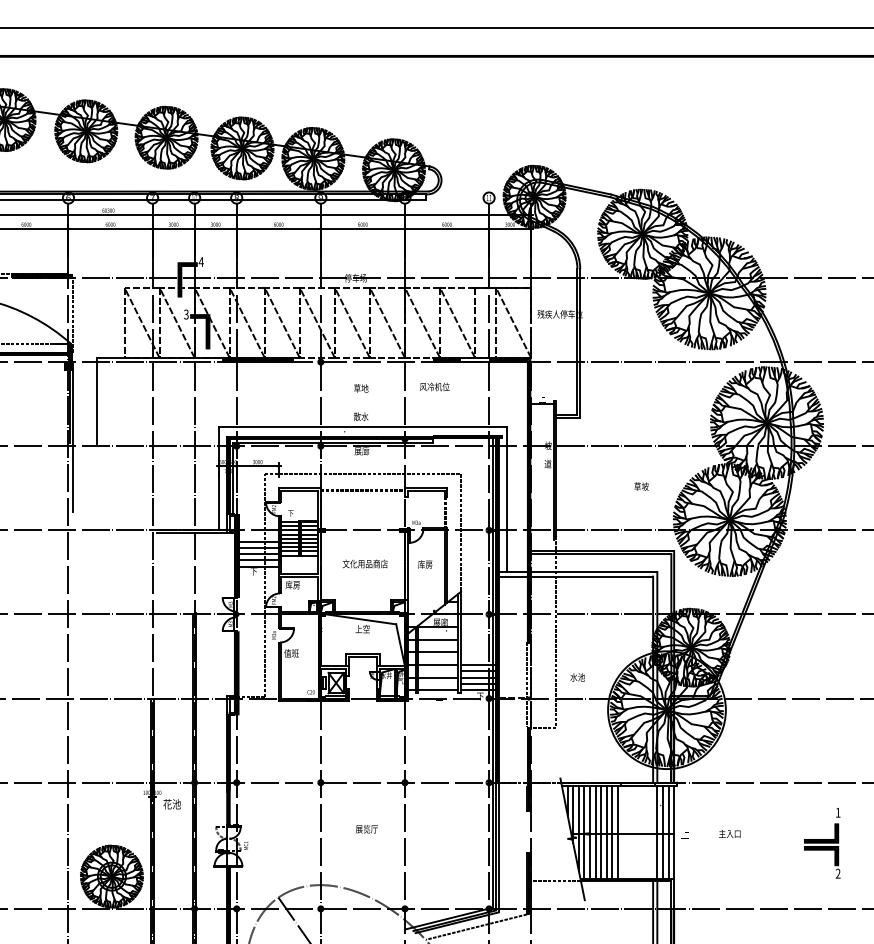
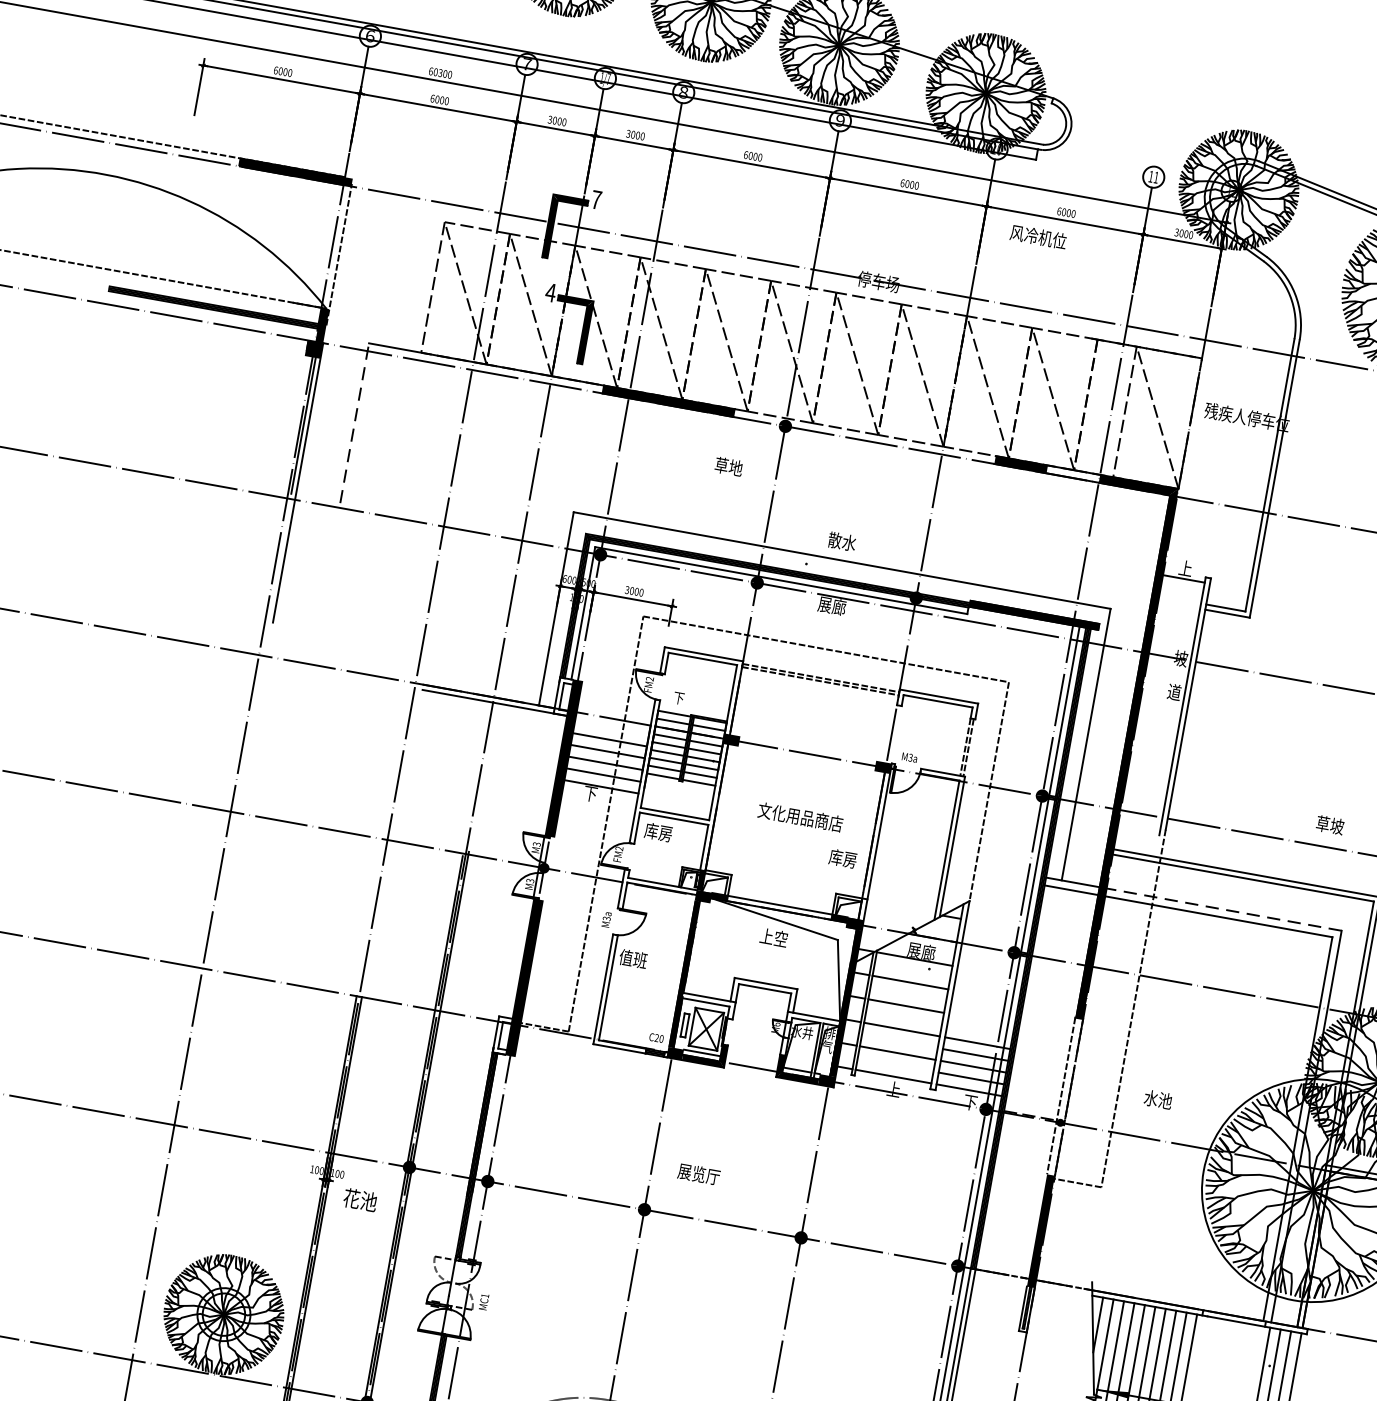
text: (200, 261) -> (595, 198), 4 -> 7
text: (185, 314) -> (549, 292), 3 -> 4
text: (434, 386) -> (1038, 236), moved
text: (361, 388) -> (729, 467), moved
line: (96, 400) -> (354, 422), solid -> dashed
text: (641, 486) -> (1330, 825), moved
text: (425, 564) -> (843, 858), moved
line: (592, 572) -> (1220, 909), solid -> dashed
text: (366, 829) -> (698, 1174), moved

